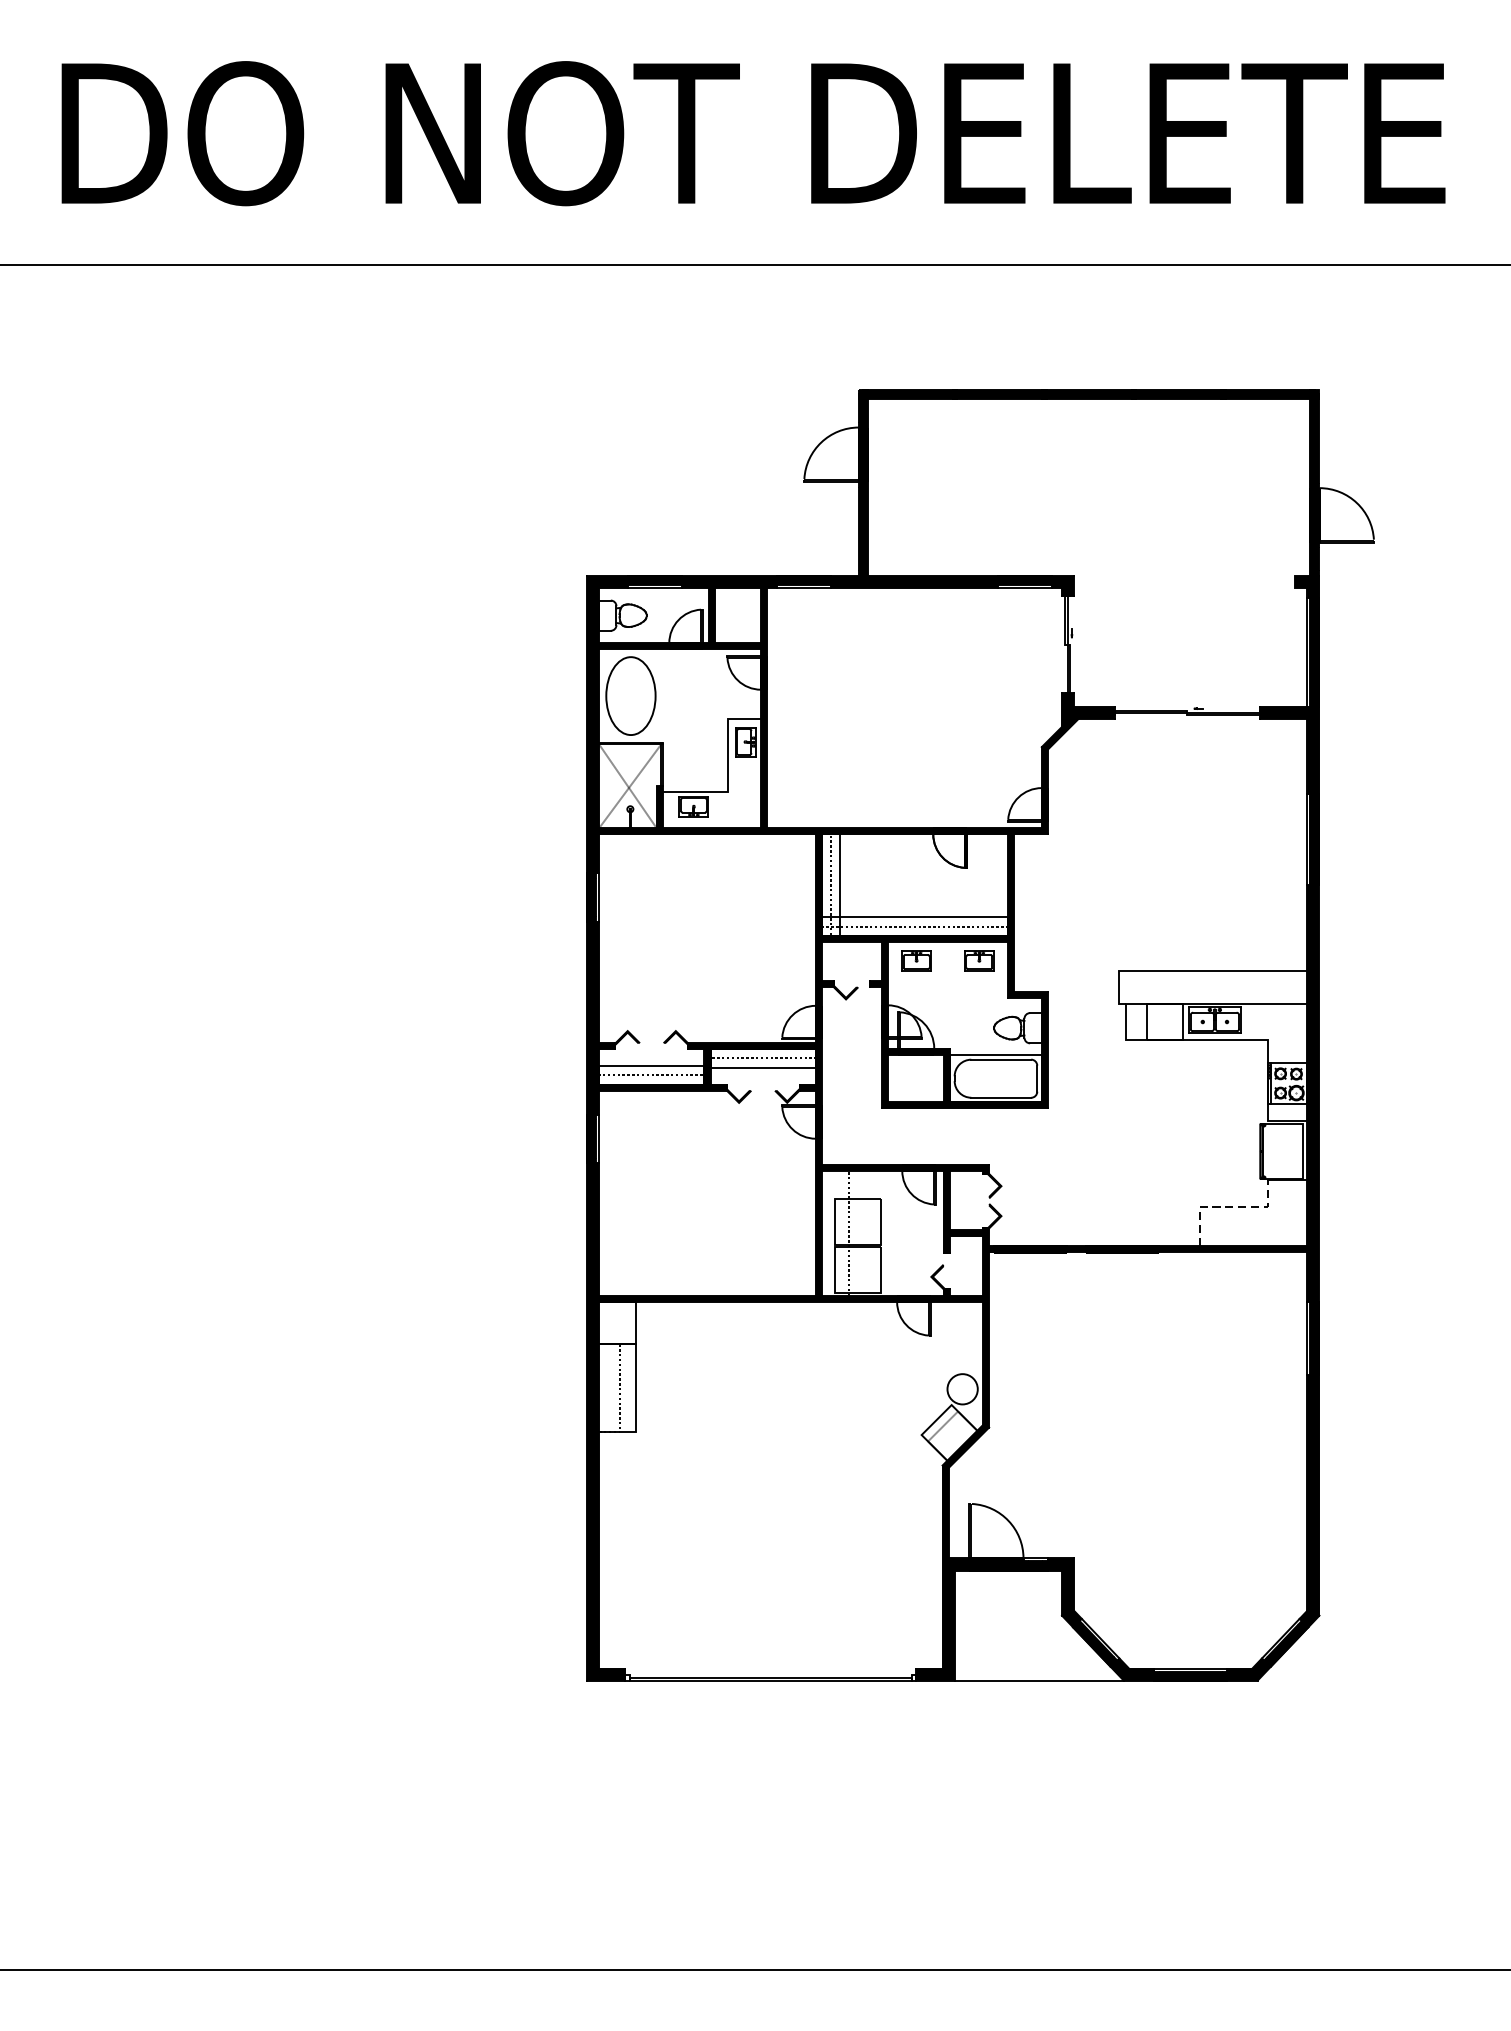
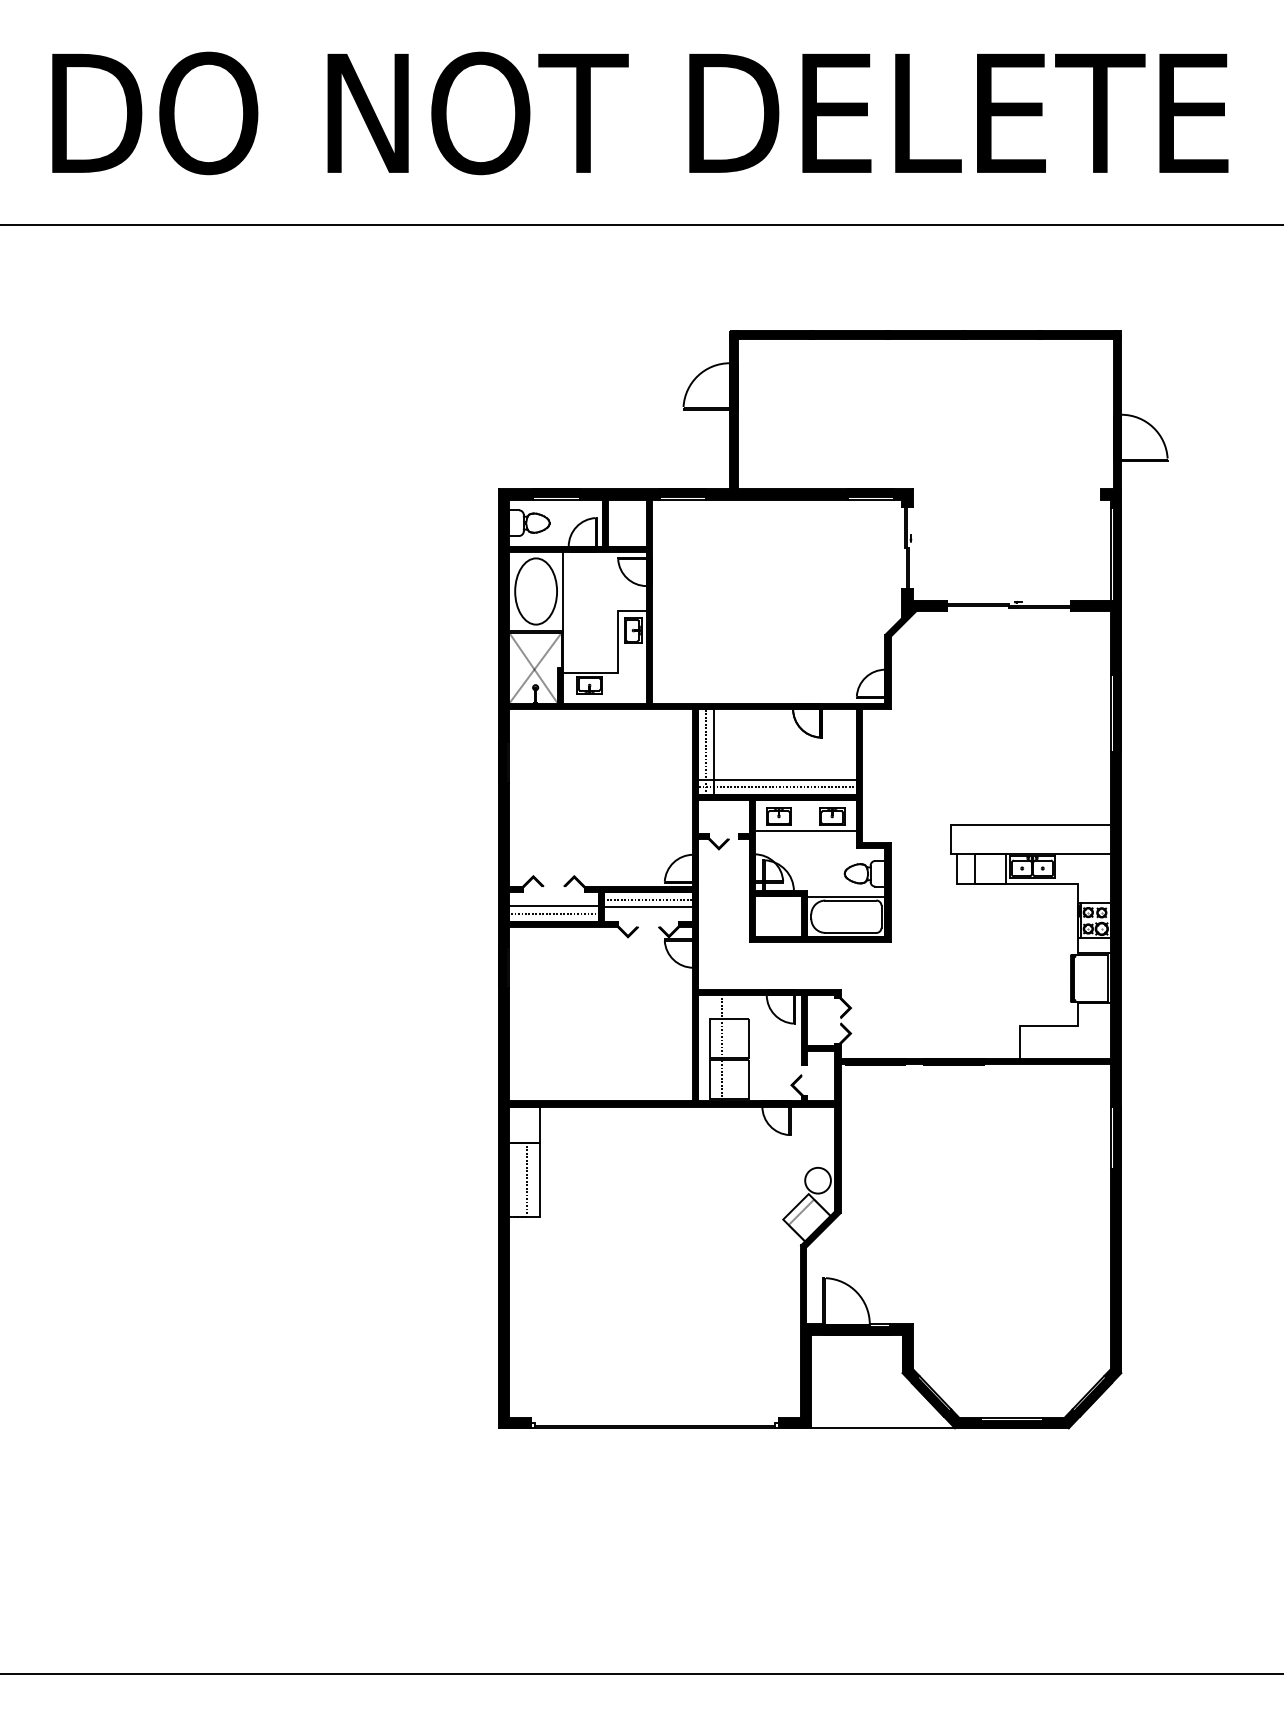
line: (663, 696) -> (563, 591), added
line: (947, 978) -> (805, 831), added
line: (1227, 1206) -> (1043, 1025), dashed -> solid

